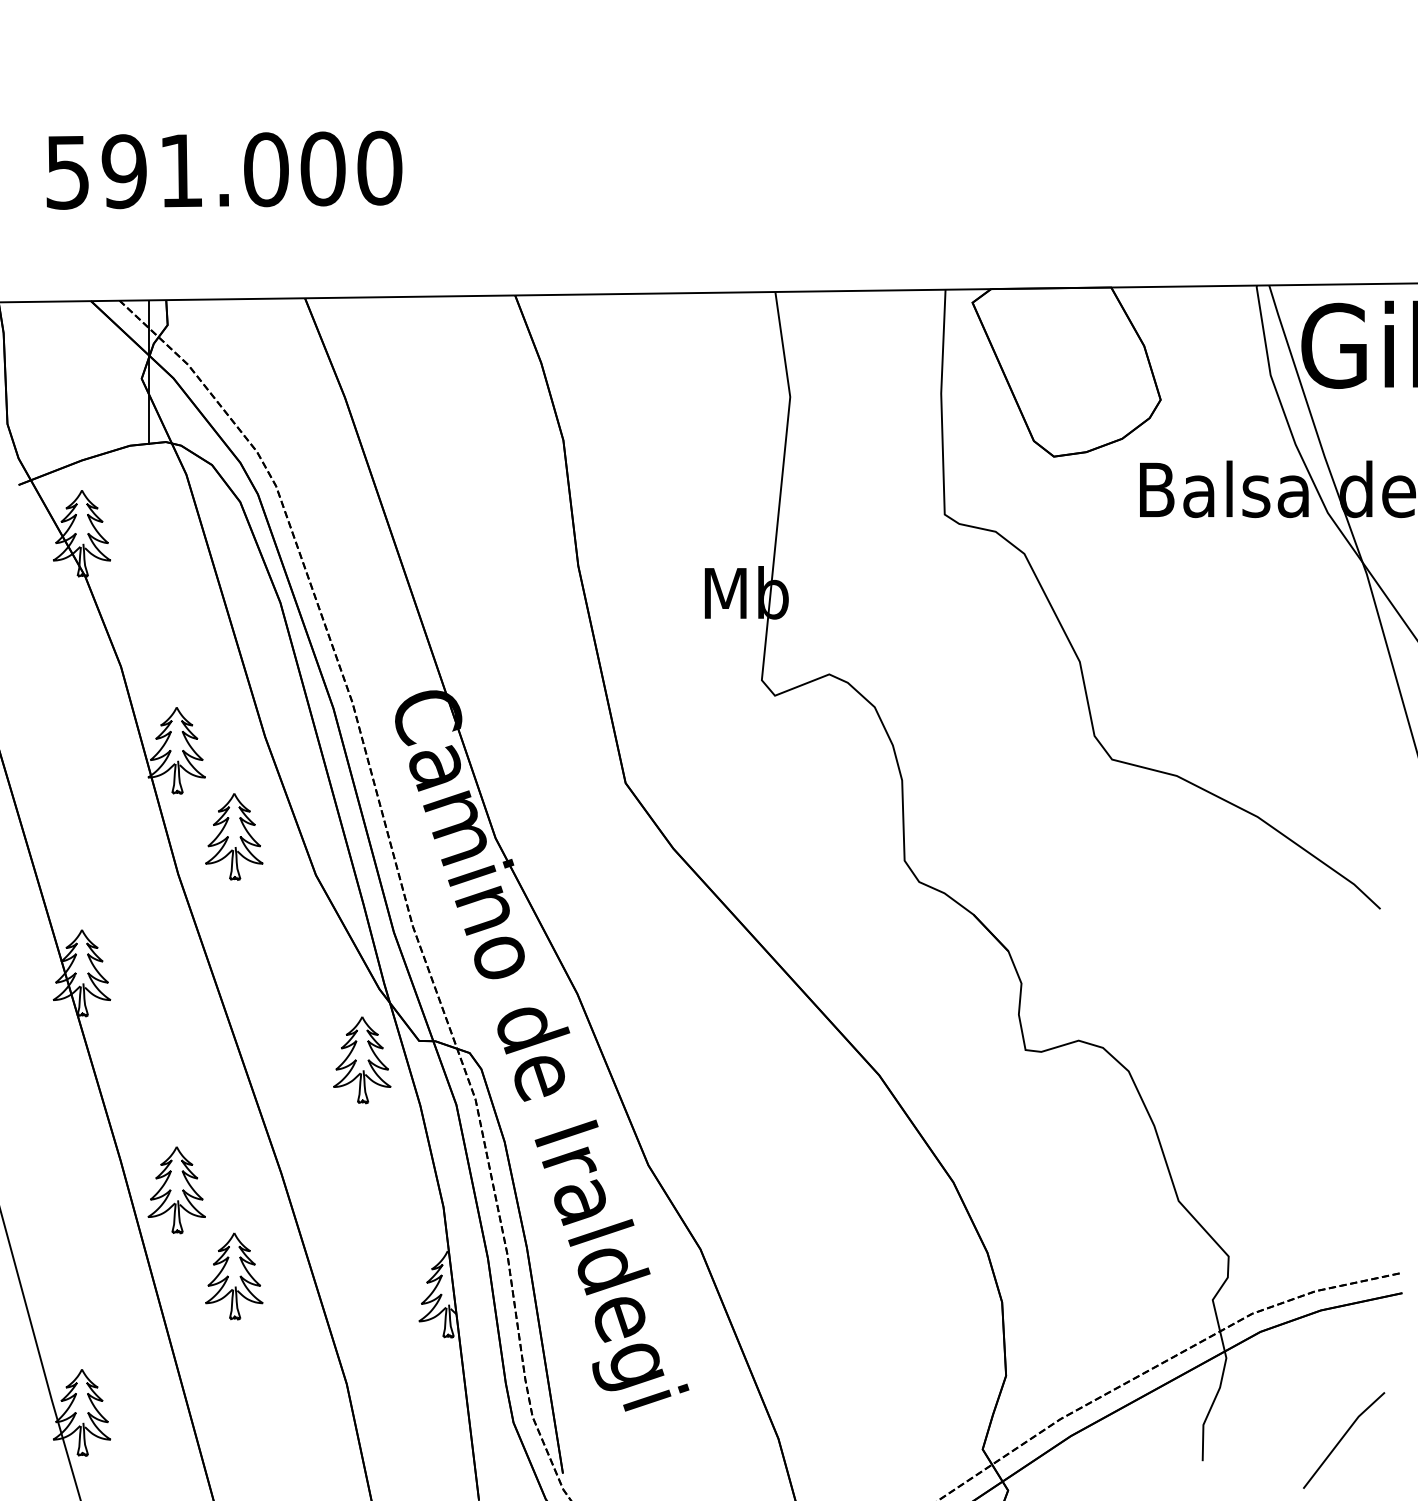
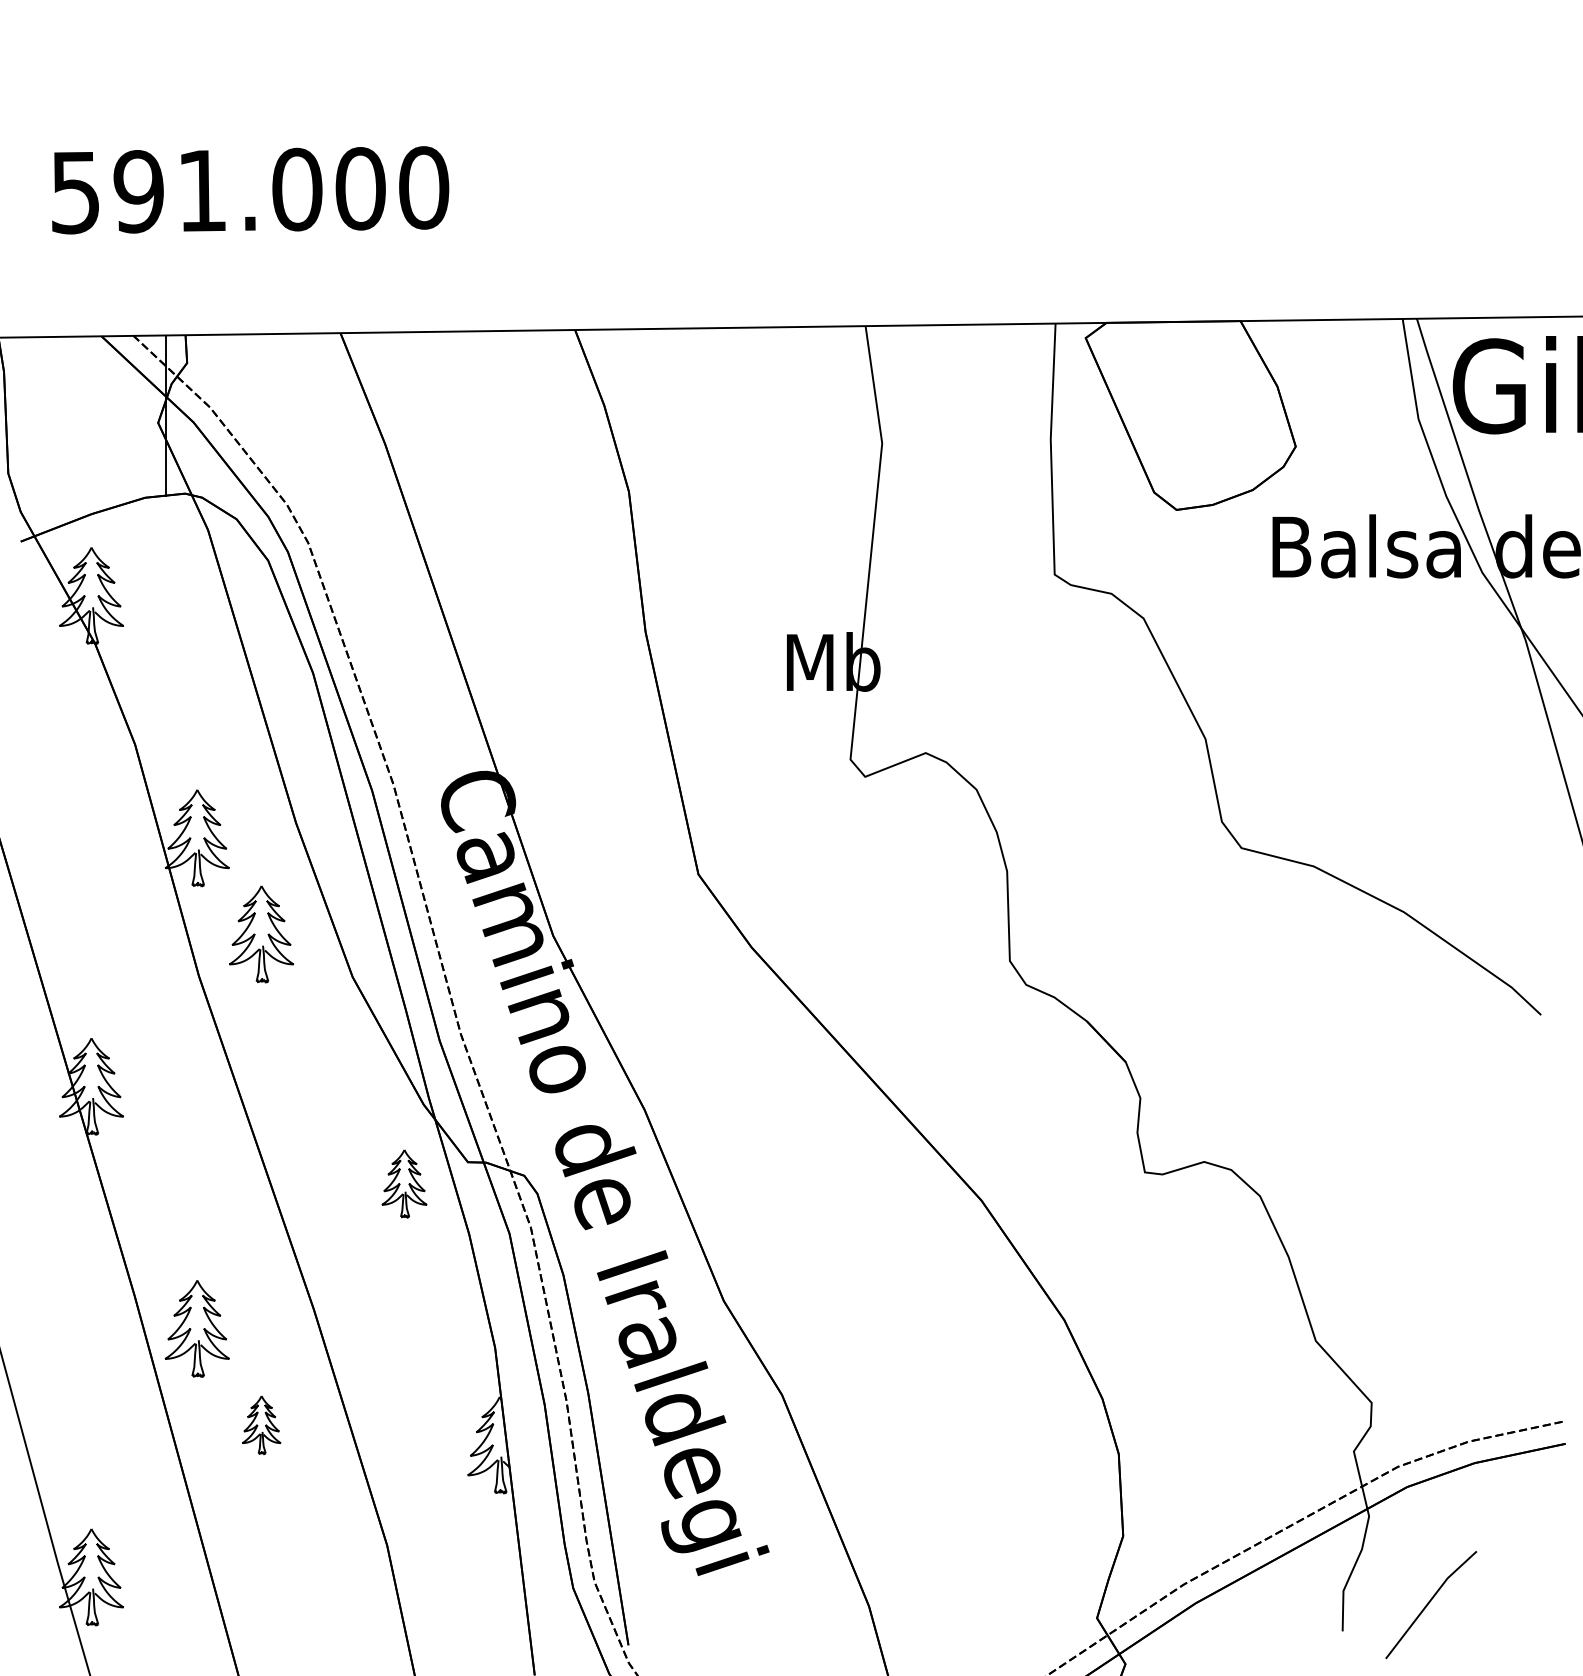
part: (362, 1060) -> (404, 1184), size x0.7
part: (234, 1276) -> (261, 1425), size x0.6
line: (1343, 1438) -> (1430, 1602), moved

